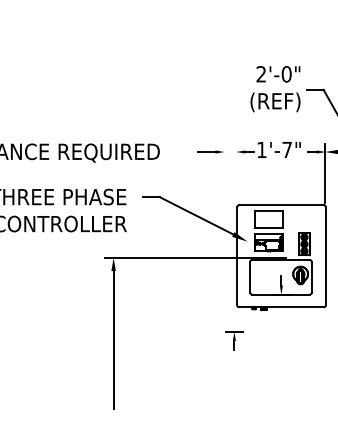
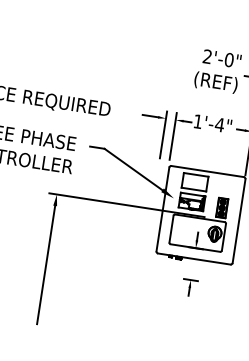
text: (287, 149) -> (220, 124), 1'-7" -> 1'-4"
line: (224, 170) -> (163, 134), added
line: (236, 170) -> (173, 135), added
part: (234, 340) -> (189, 287), moved

